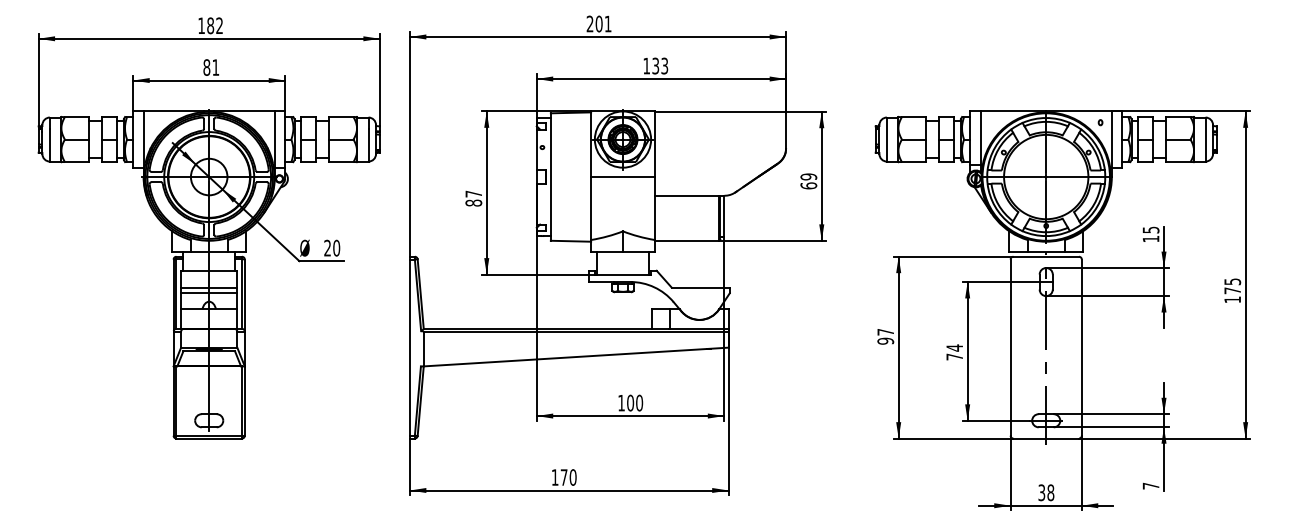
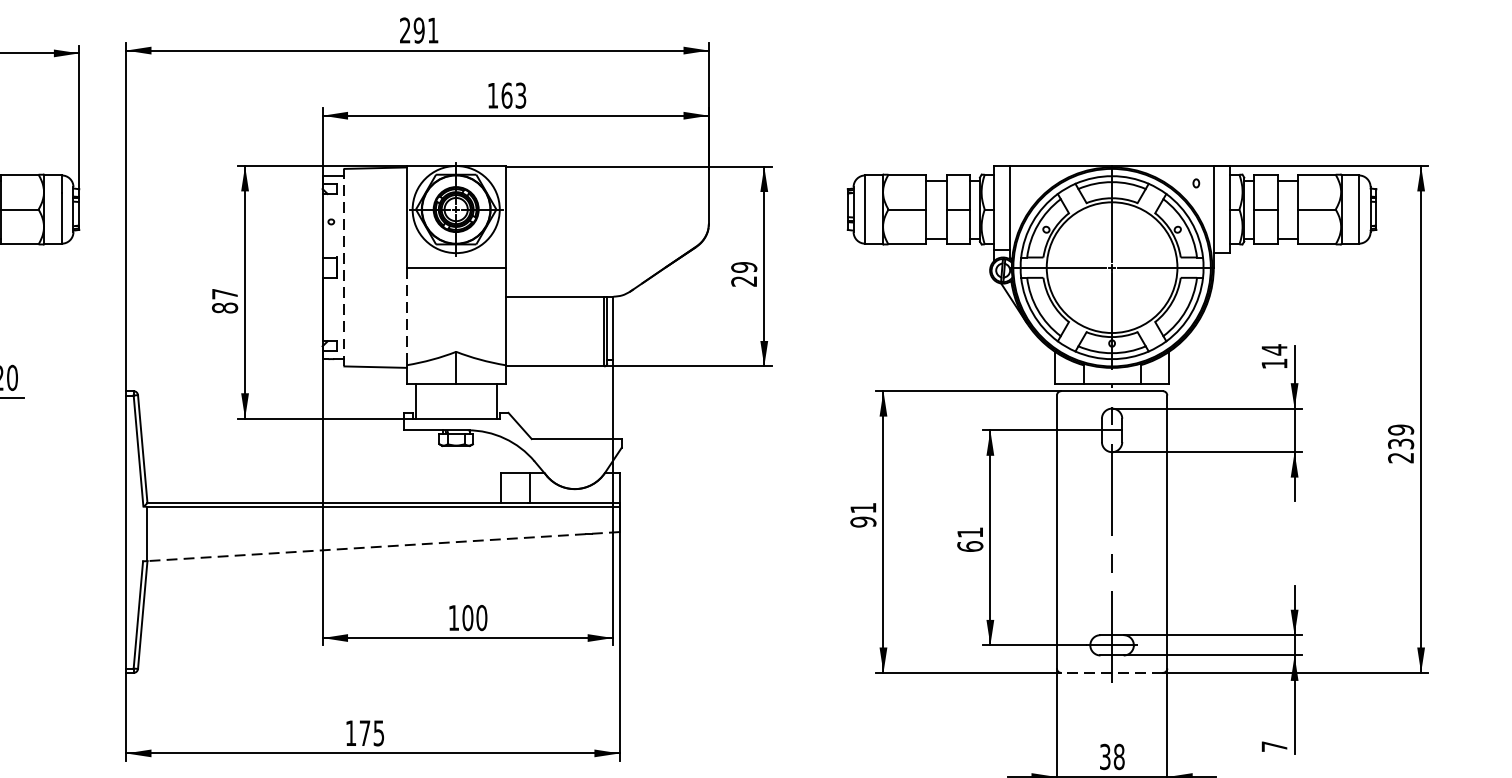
text: (598, 24) -> (418, 31), 201 -> 291
text: (655, 65) -> (506, 94), 133 -> 163
line: (550, 177) -> (343, 268), solid -> dashed
text: (808, 185) -> (743, 280), 69 -> 29
line: (591, 209) -> (407, 317), solid -> dashed
text: (1150, 229) -> (1273, 348), 15 -> 14
text: (1232, 290) -> (1400, 443), 175 -> 239
text: (885, 332) -> (863, 508), 97 -> 91
text: (954, 352) -> (969, 539), 74 -> 61
line: (576, 357) -> (384, 547), solid -> dashed
line: (1046, 438) -> (1112, 672), solid -> dashed
text: (572, 477) -> (377, 733), 170 -> 175

